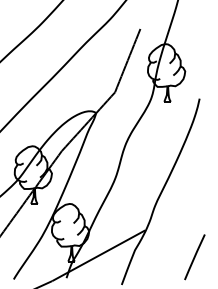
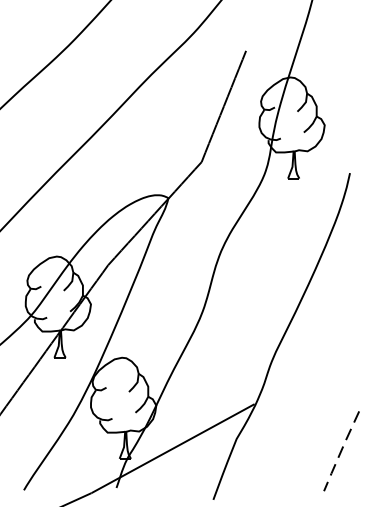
line: (194, 257) -> (340, 451), solid -> dashed

